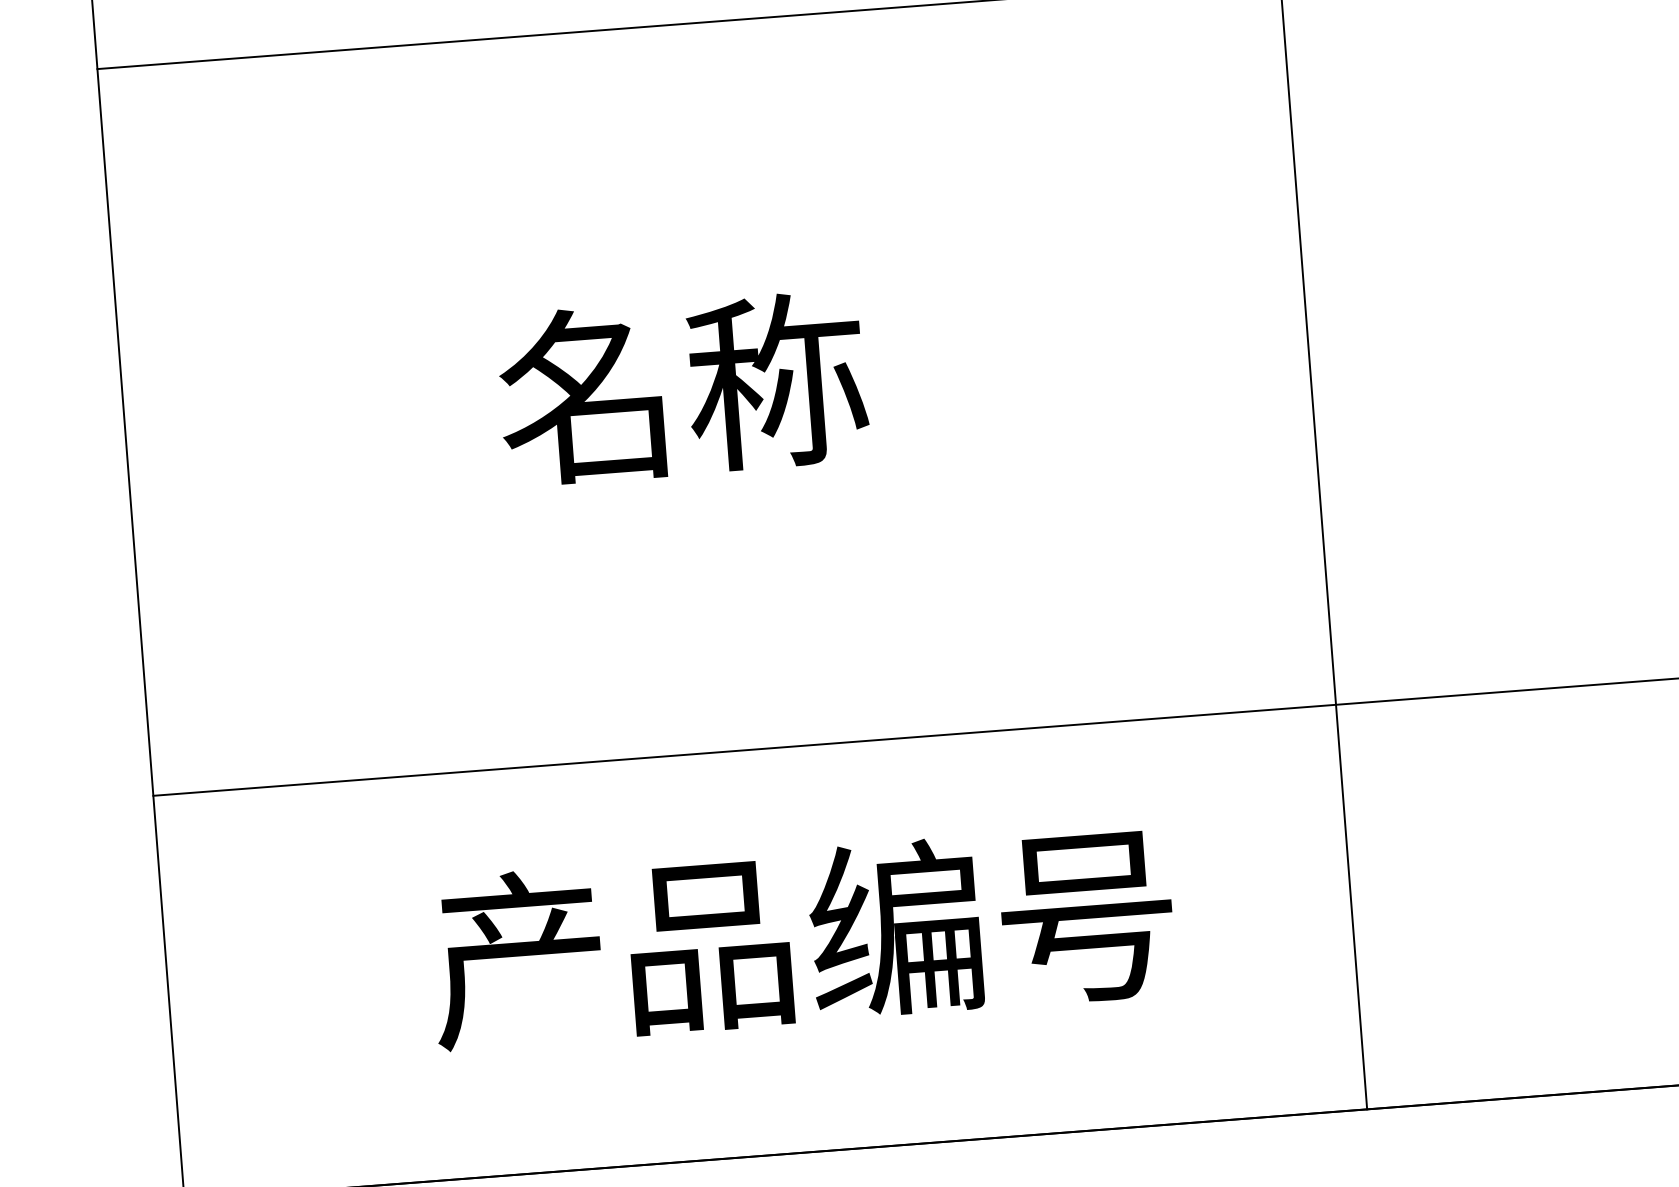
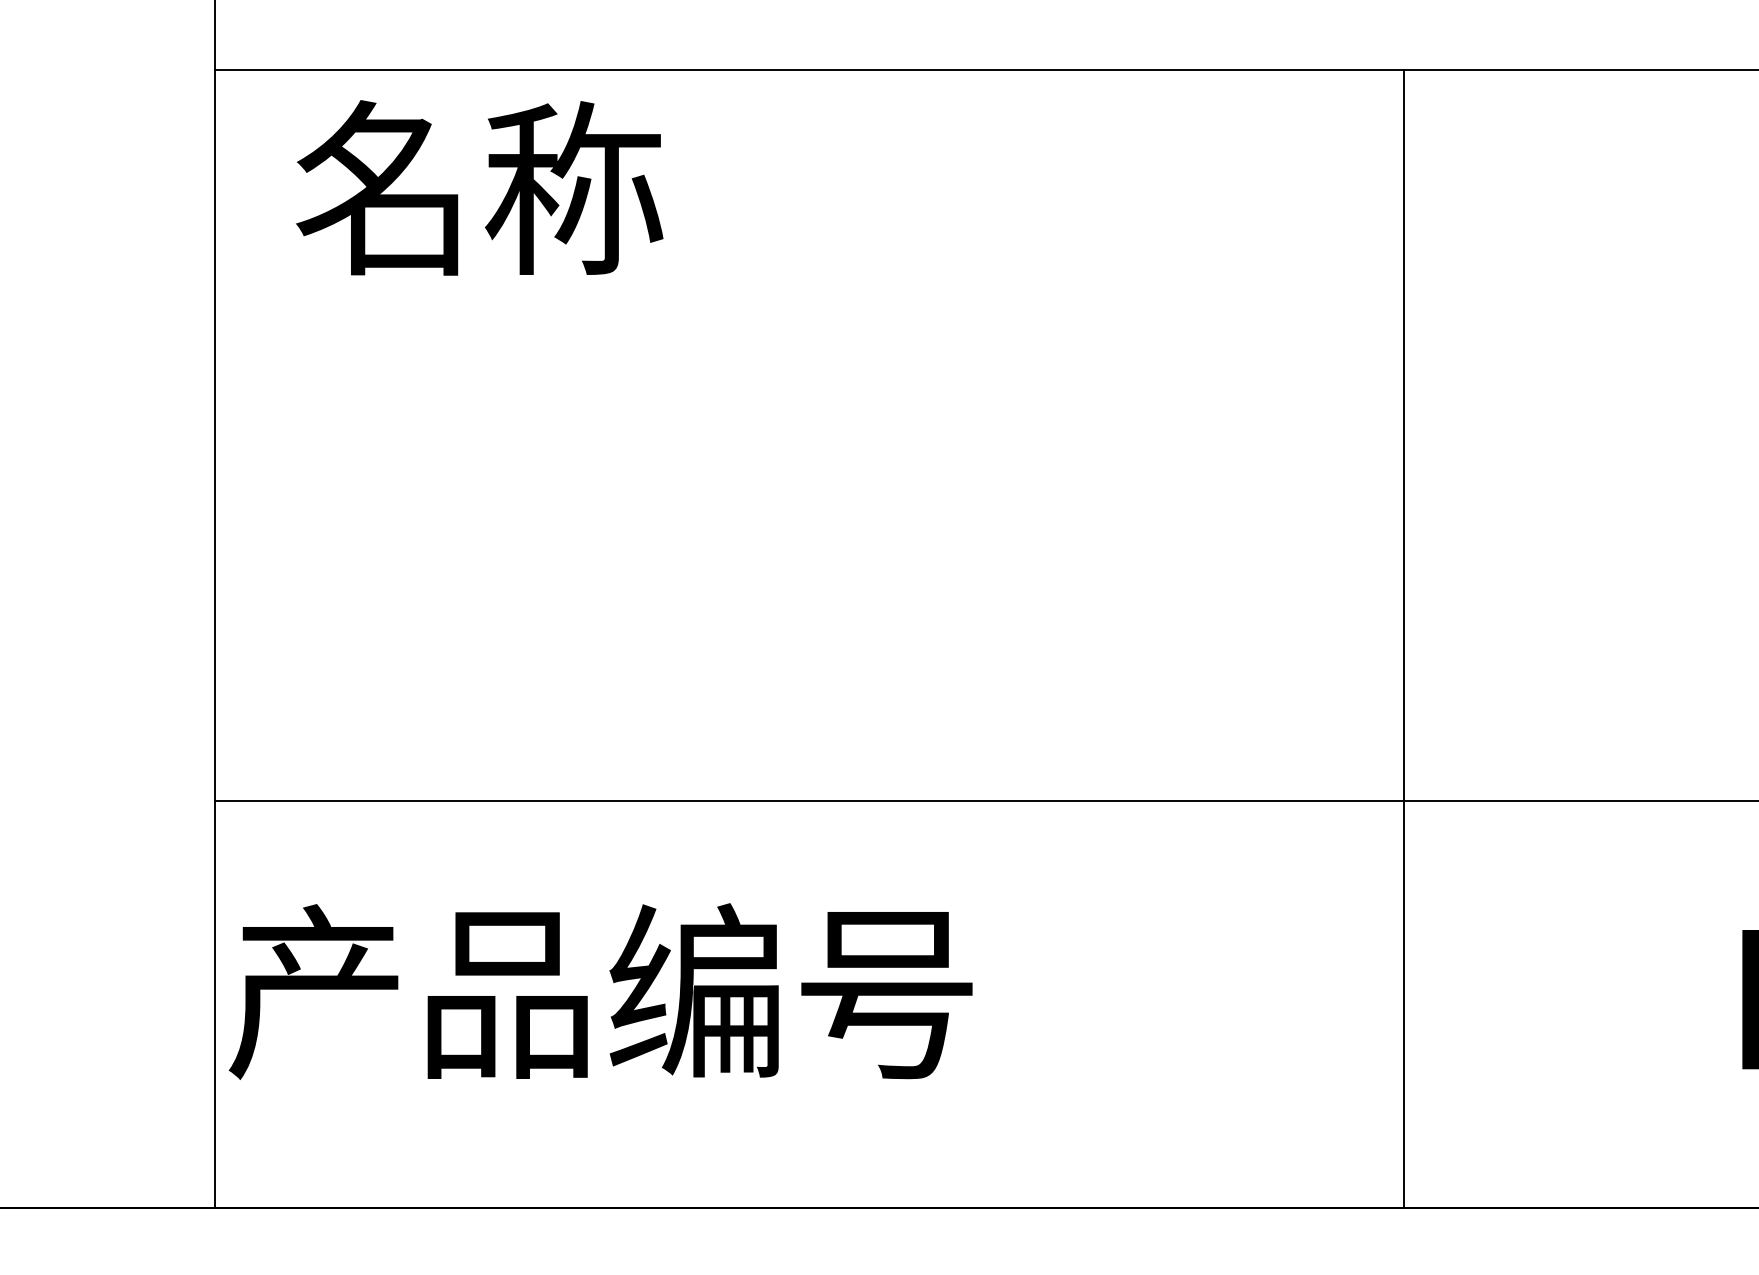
text: (682, 387) -> (479, 187), moved
text: (802, 936) -> (600, 991), moved

